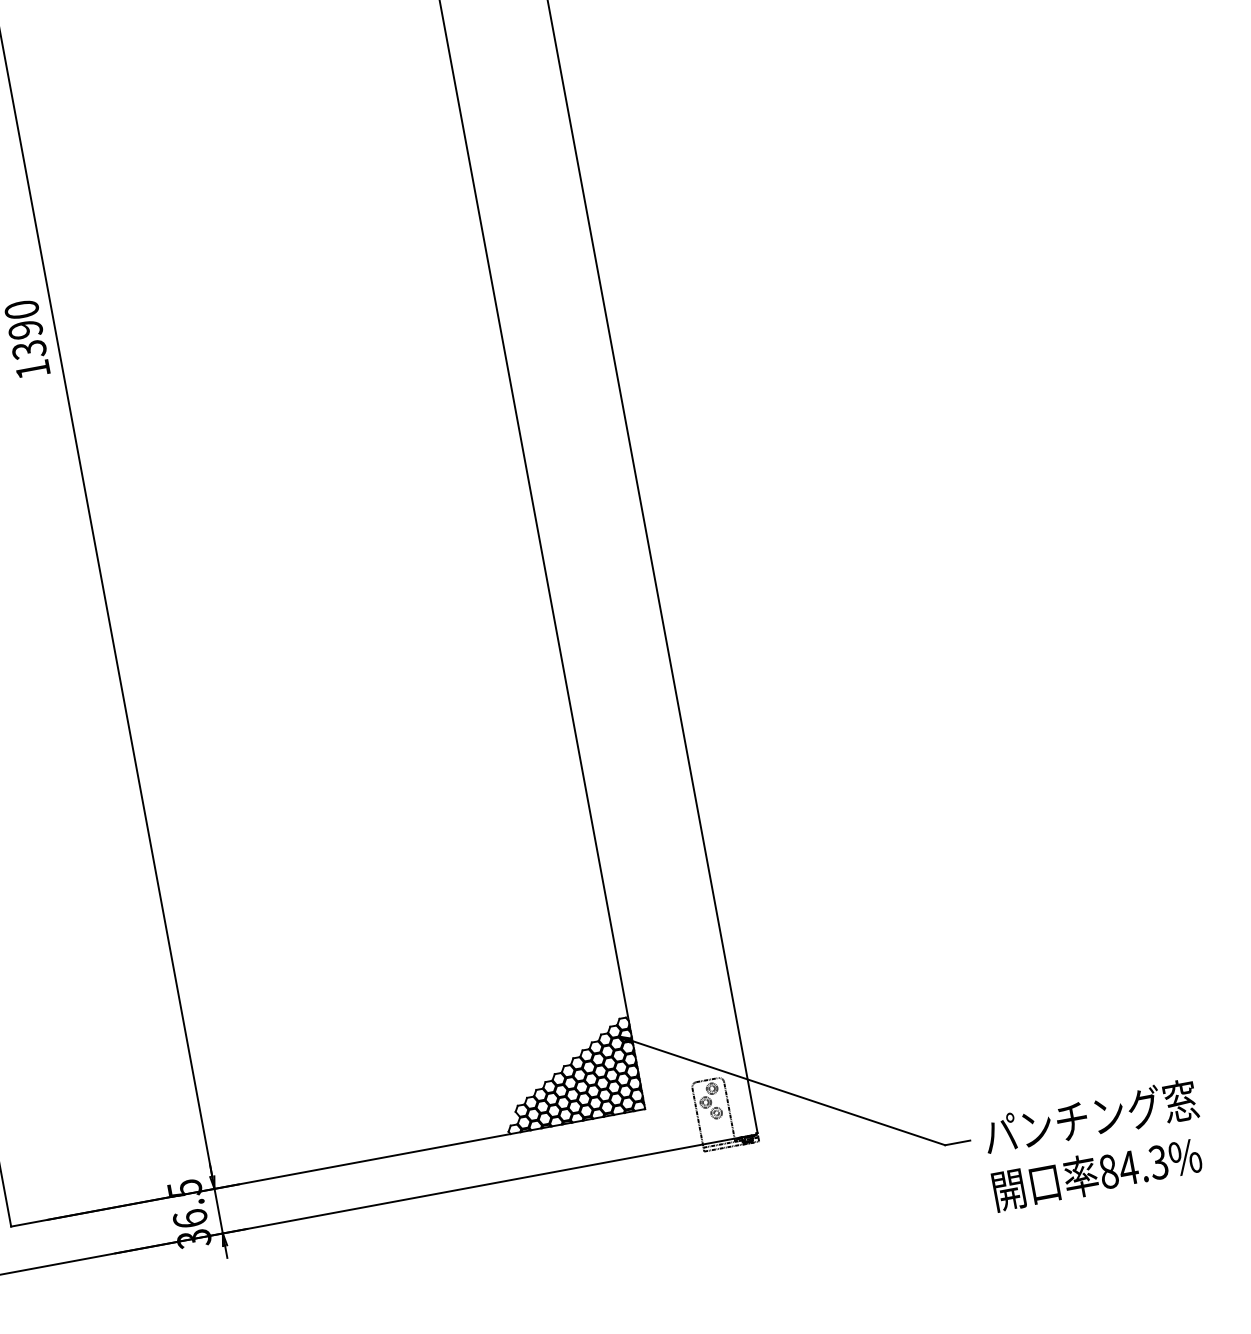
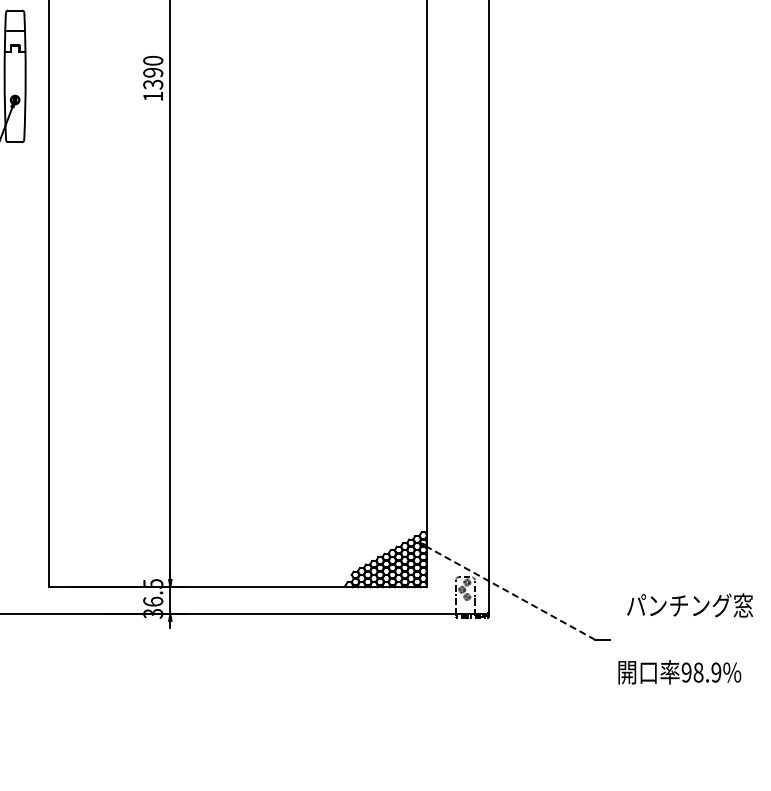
line: (788, 1093) -> (510, 593), solid -> dashed
text: (1089, 1117) -> (689, 605), moved
text: (1133, 1166) -> (701, 672), 84.3%%% -> 98.9%%%

